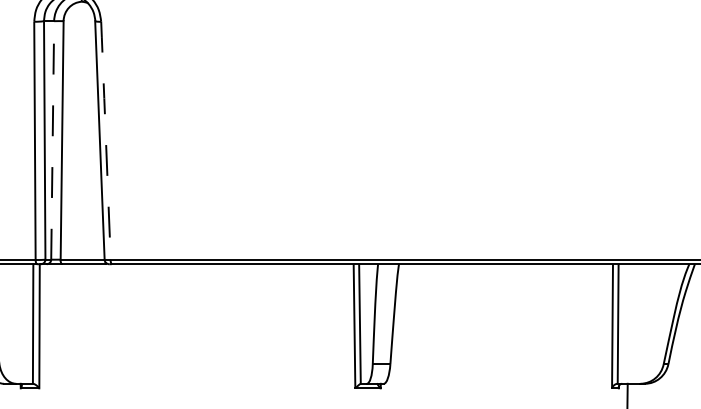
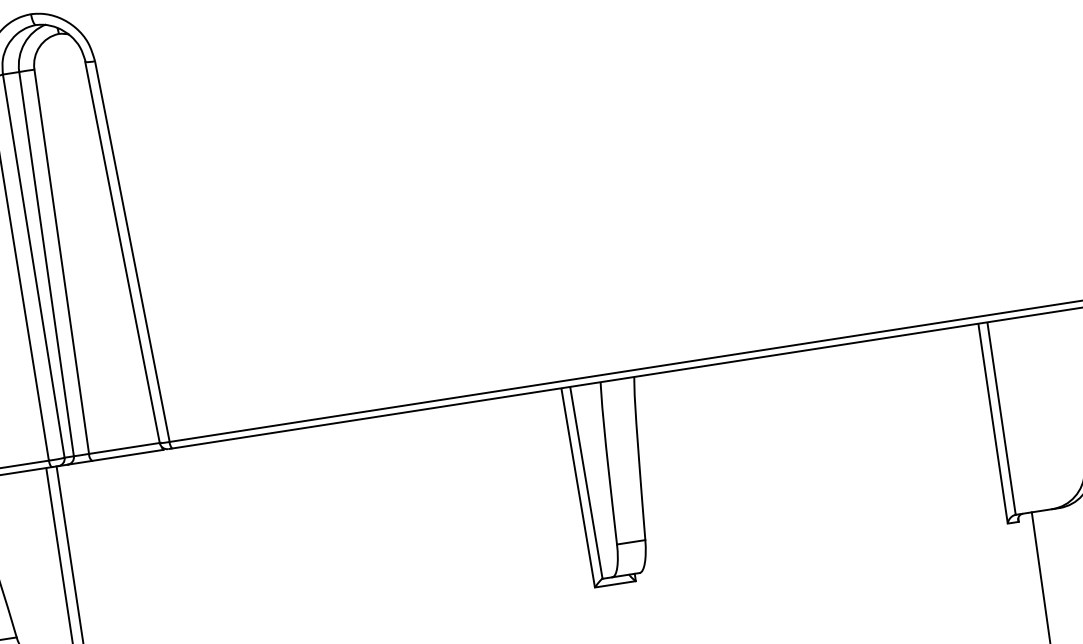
line: (52, 139) -> (46, 262), dashed -> solid
line: (105, 139) -> (131, 249), dashed -> solid

